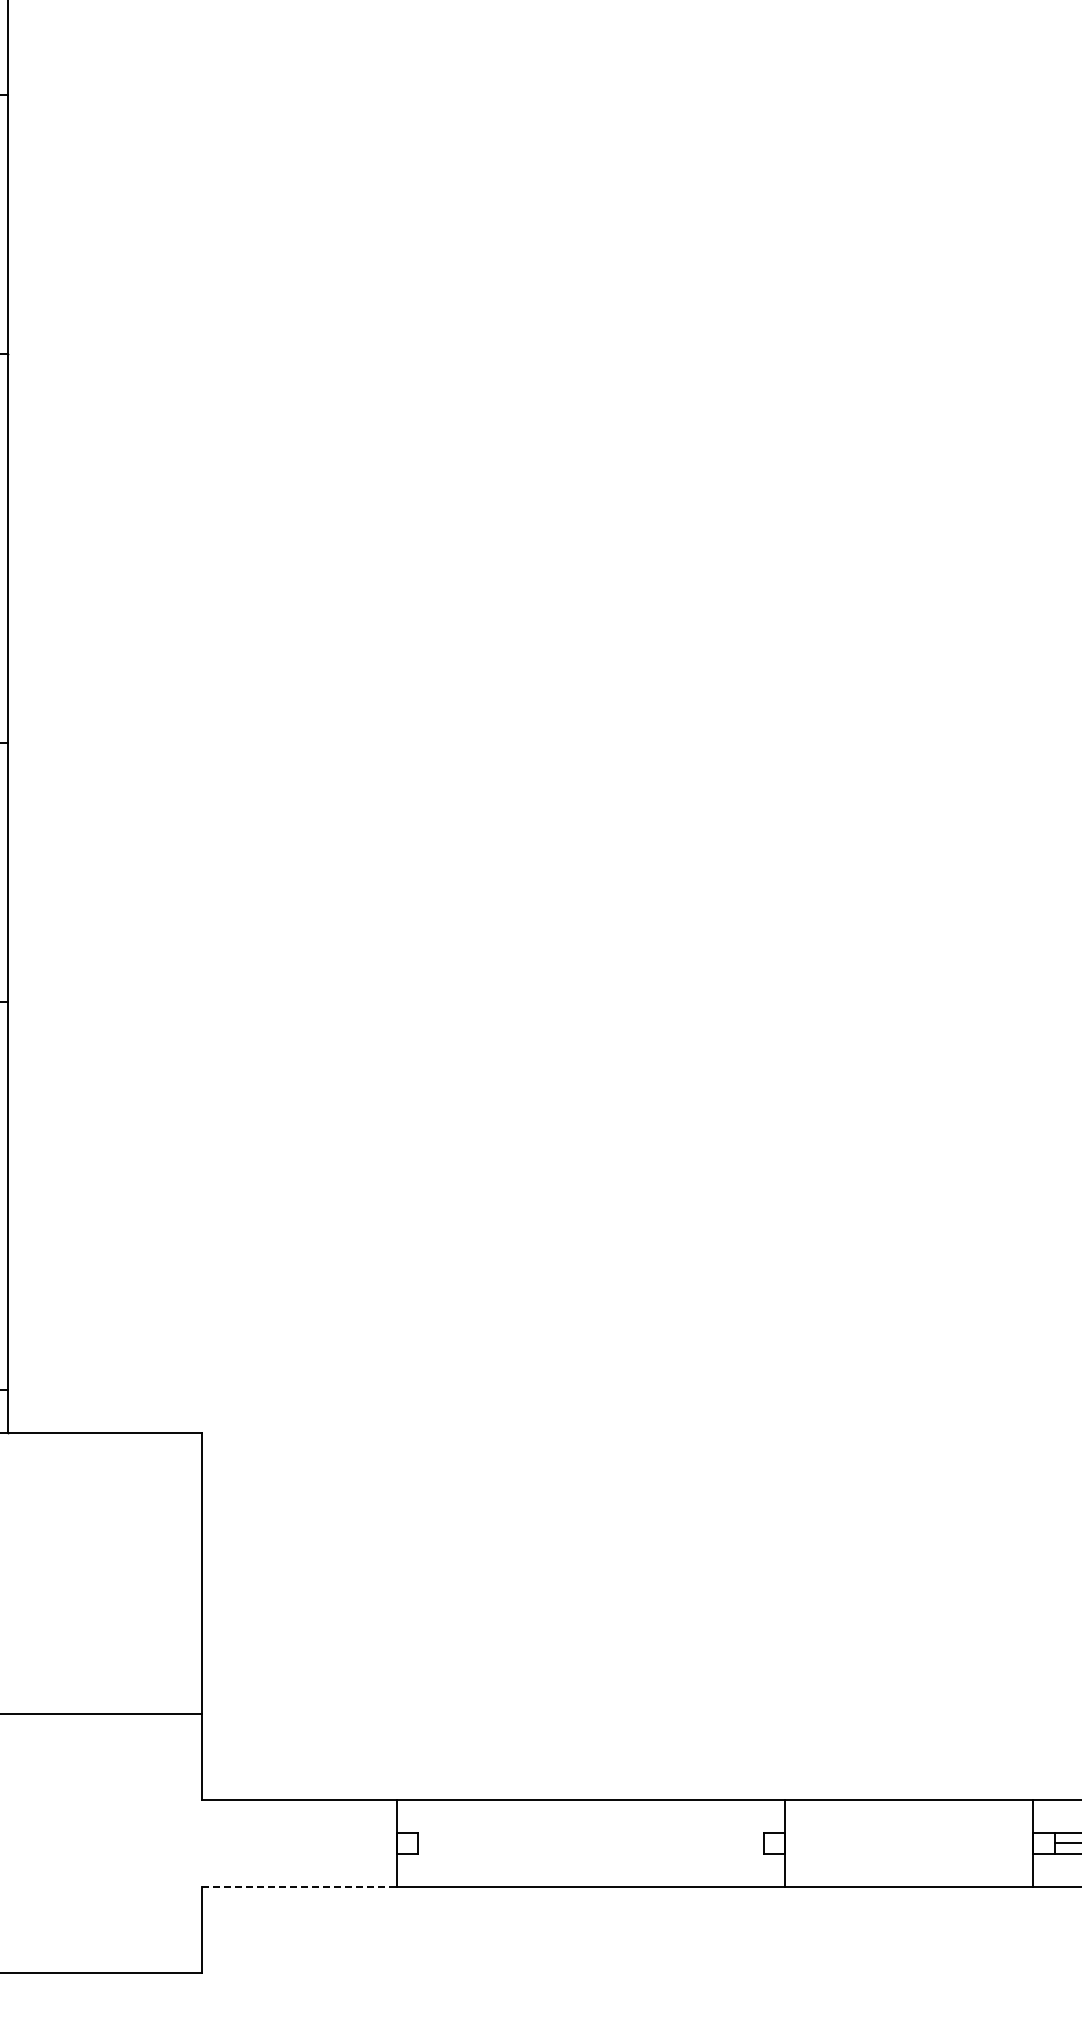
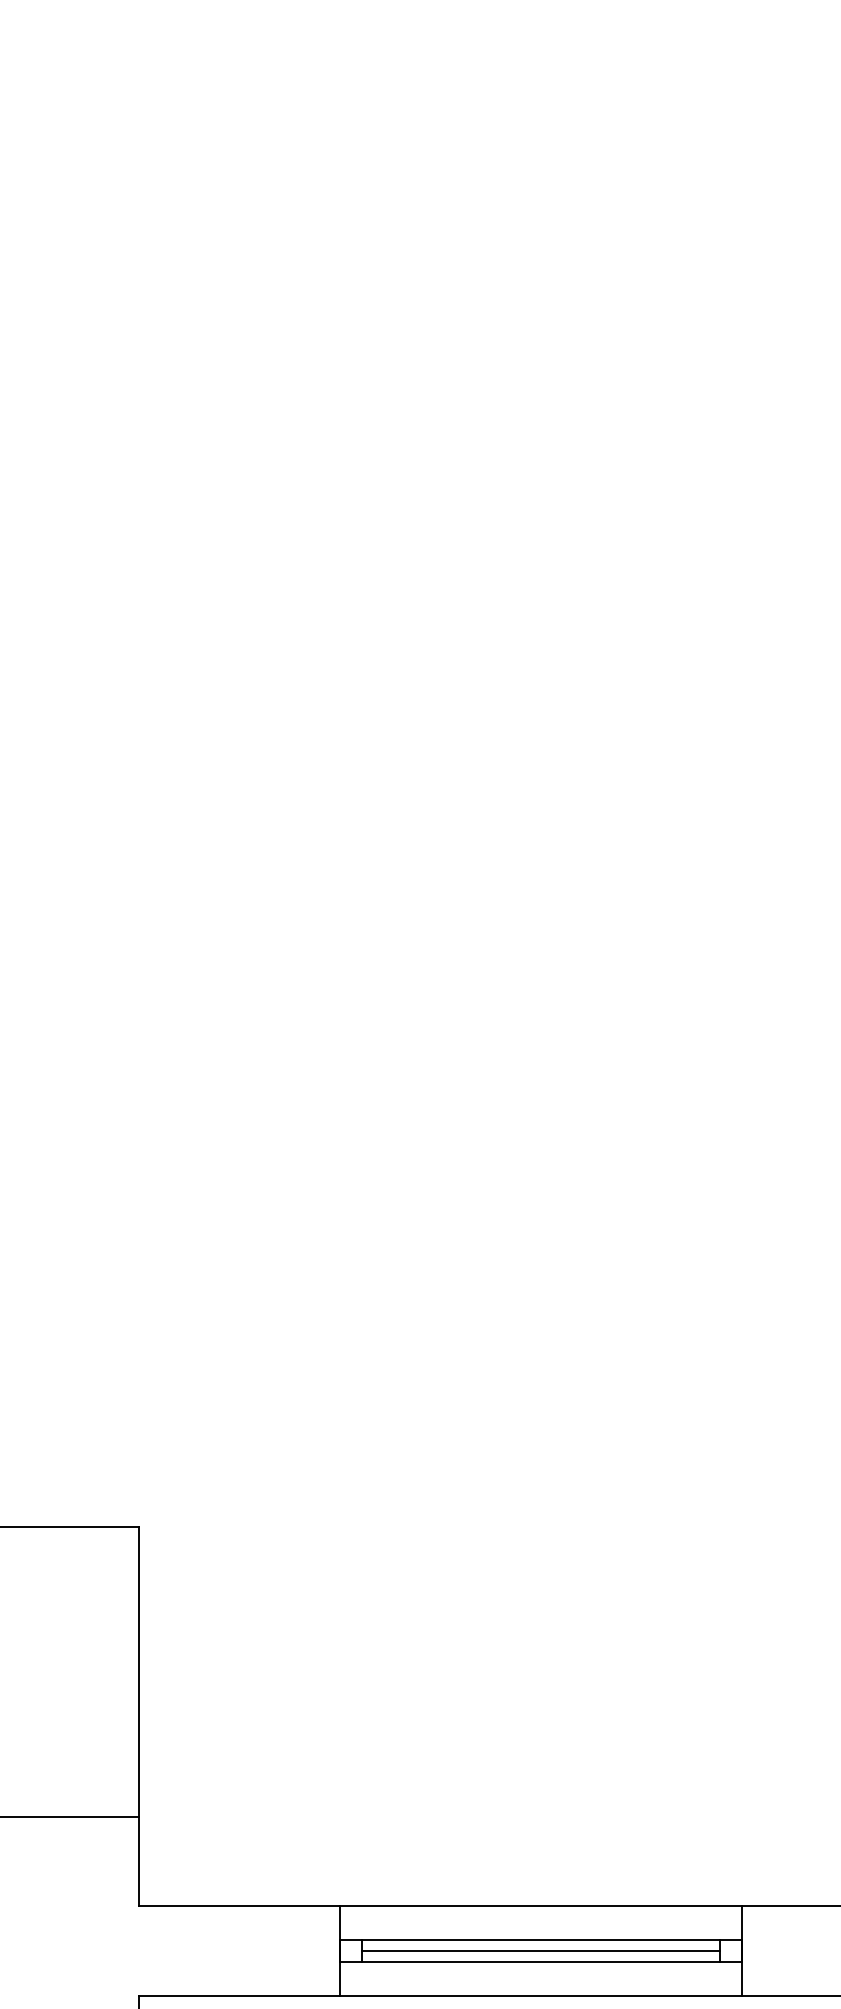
line: (590, 1832) -> (540, 1939), added
line: (590, 1843) -> (540, 1951), added
line: (590, 1854) -> (540, 1962), added
line: (299, 1886) -> (239, 1995), dashed -> solid

